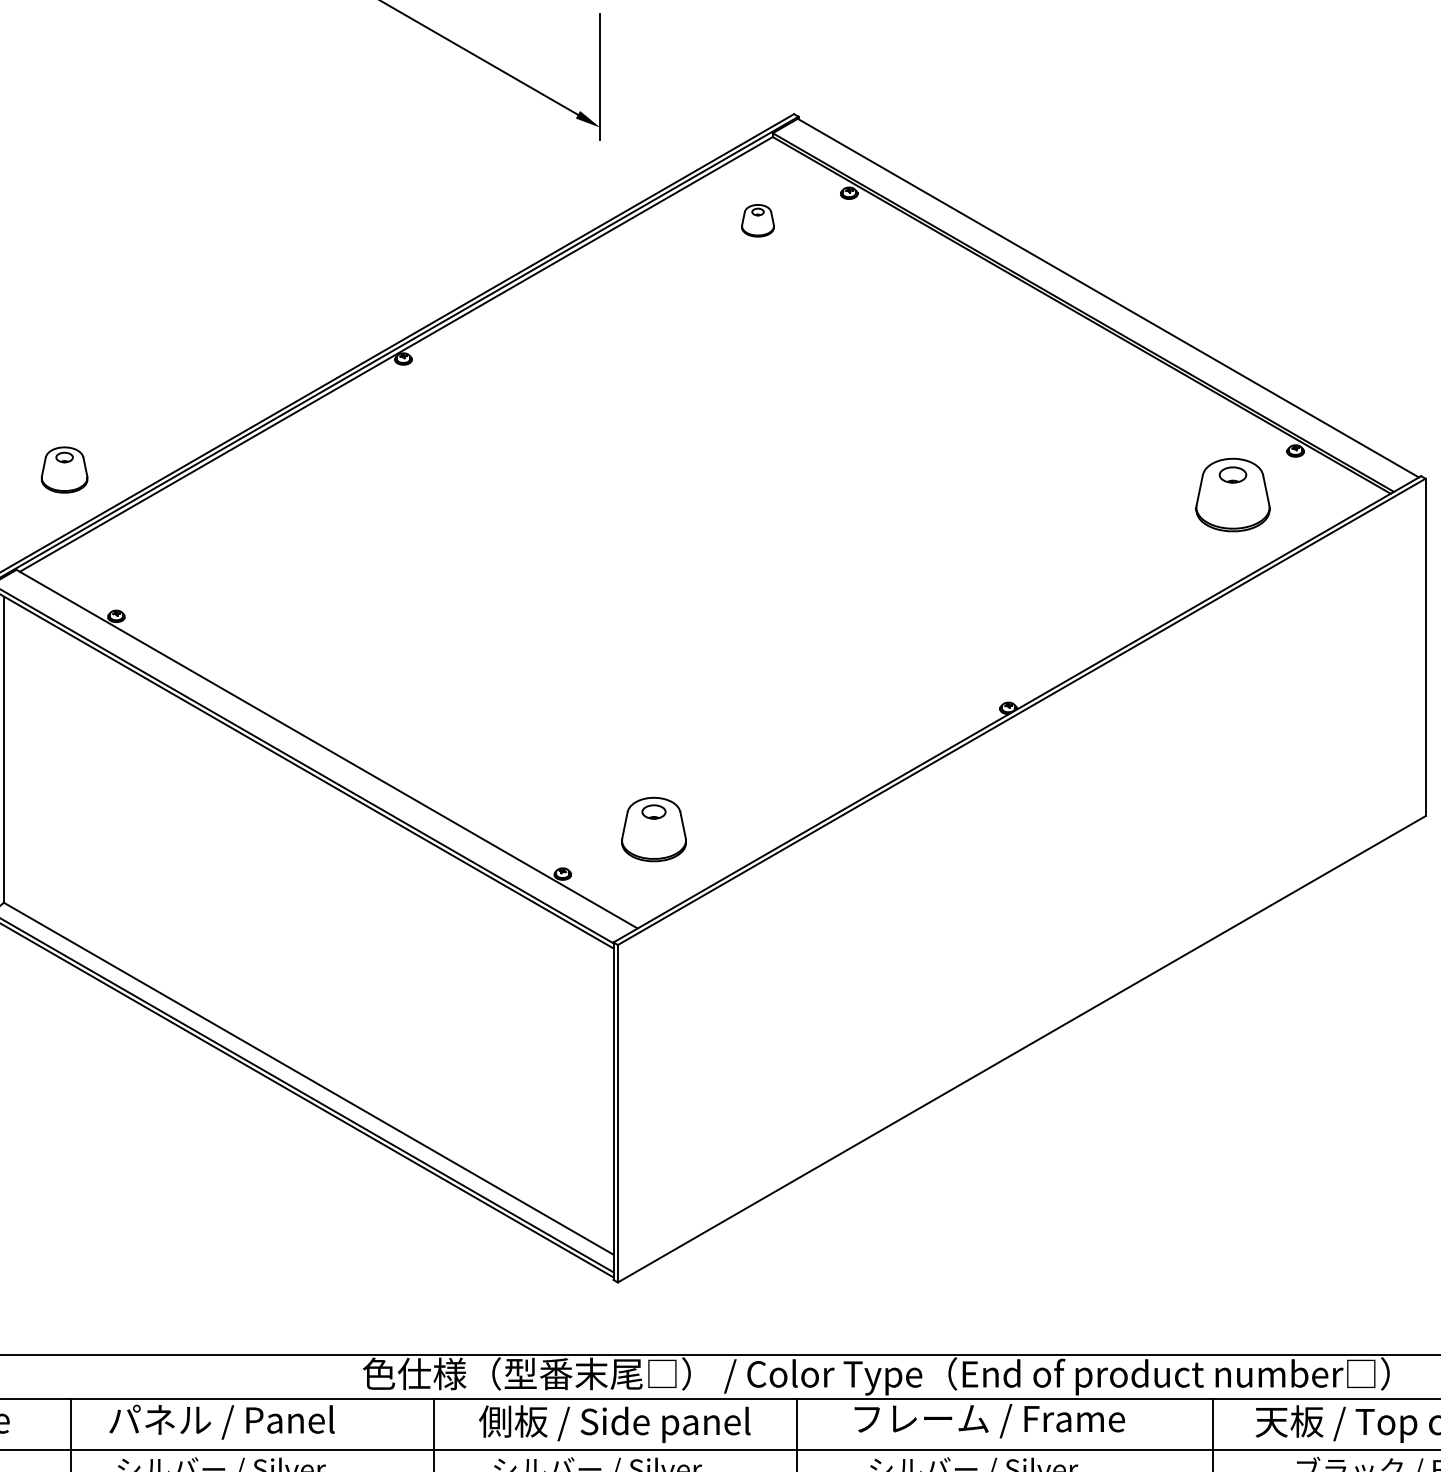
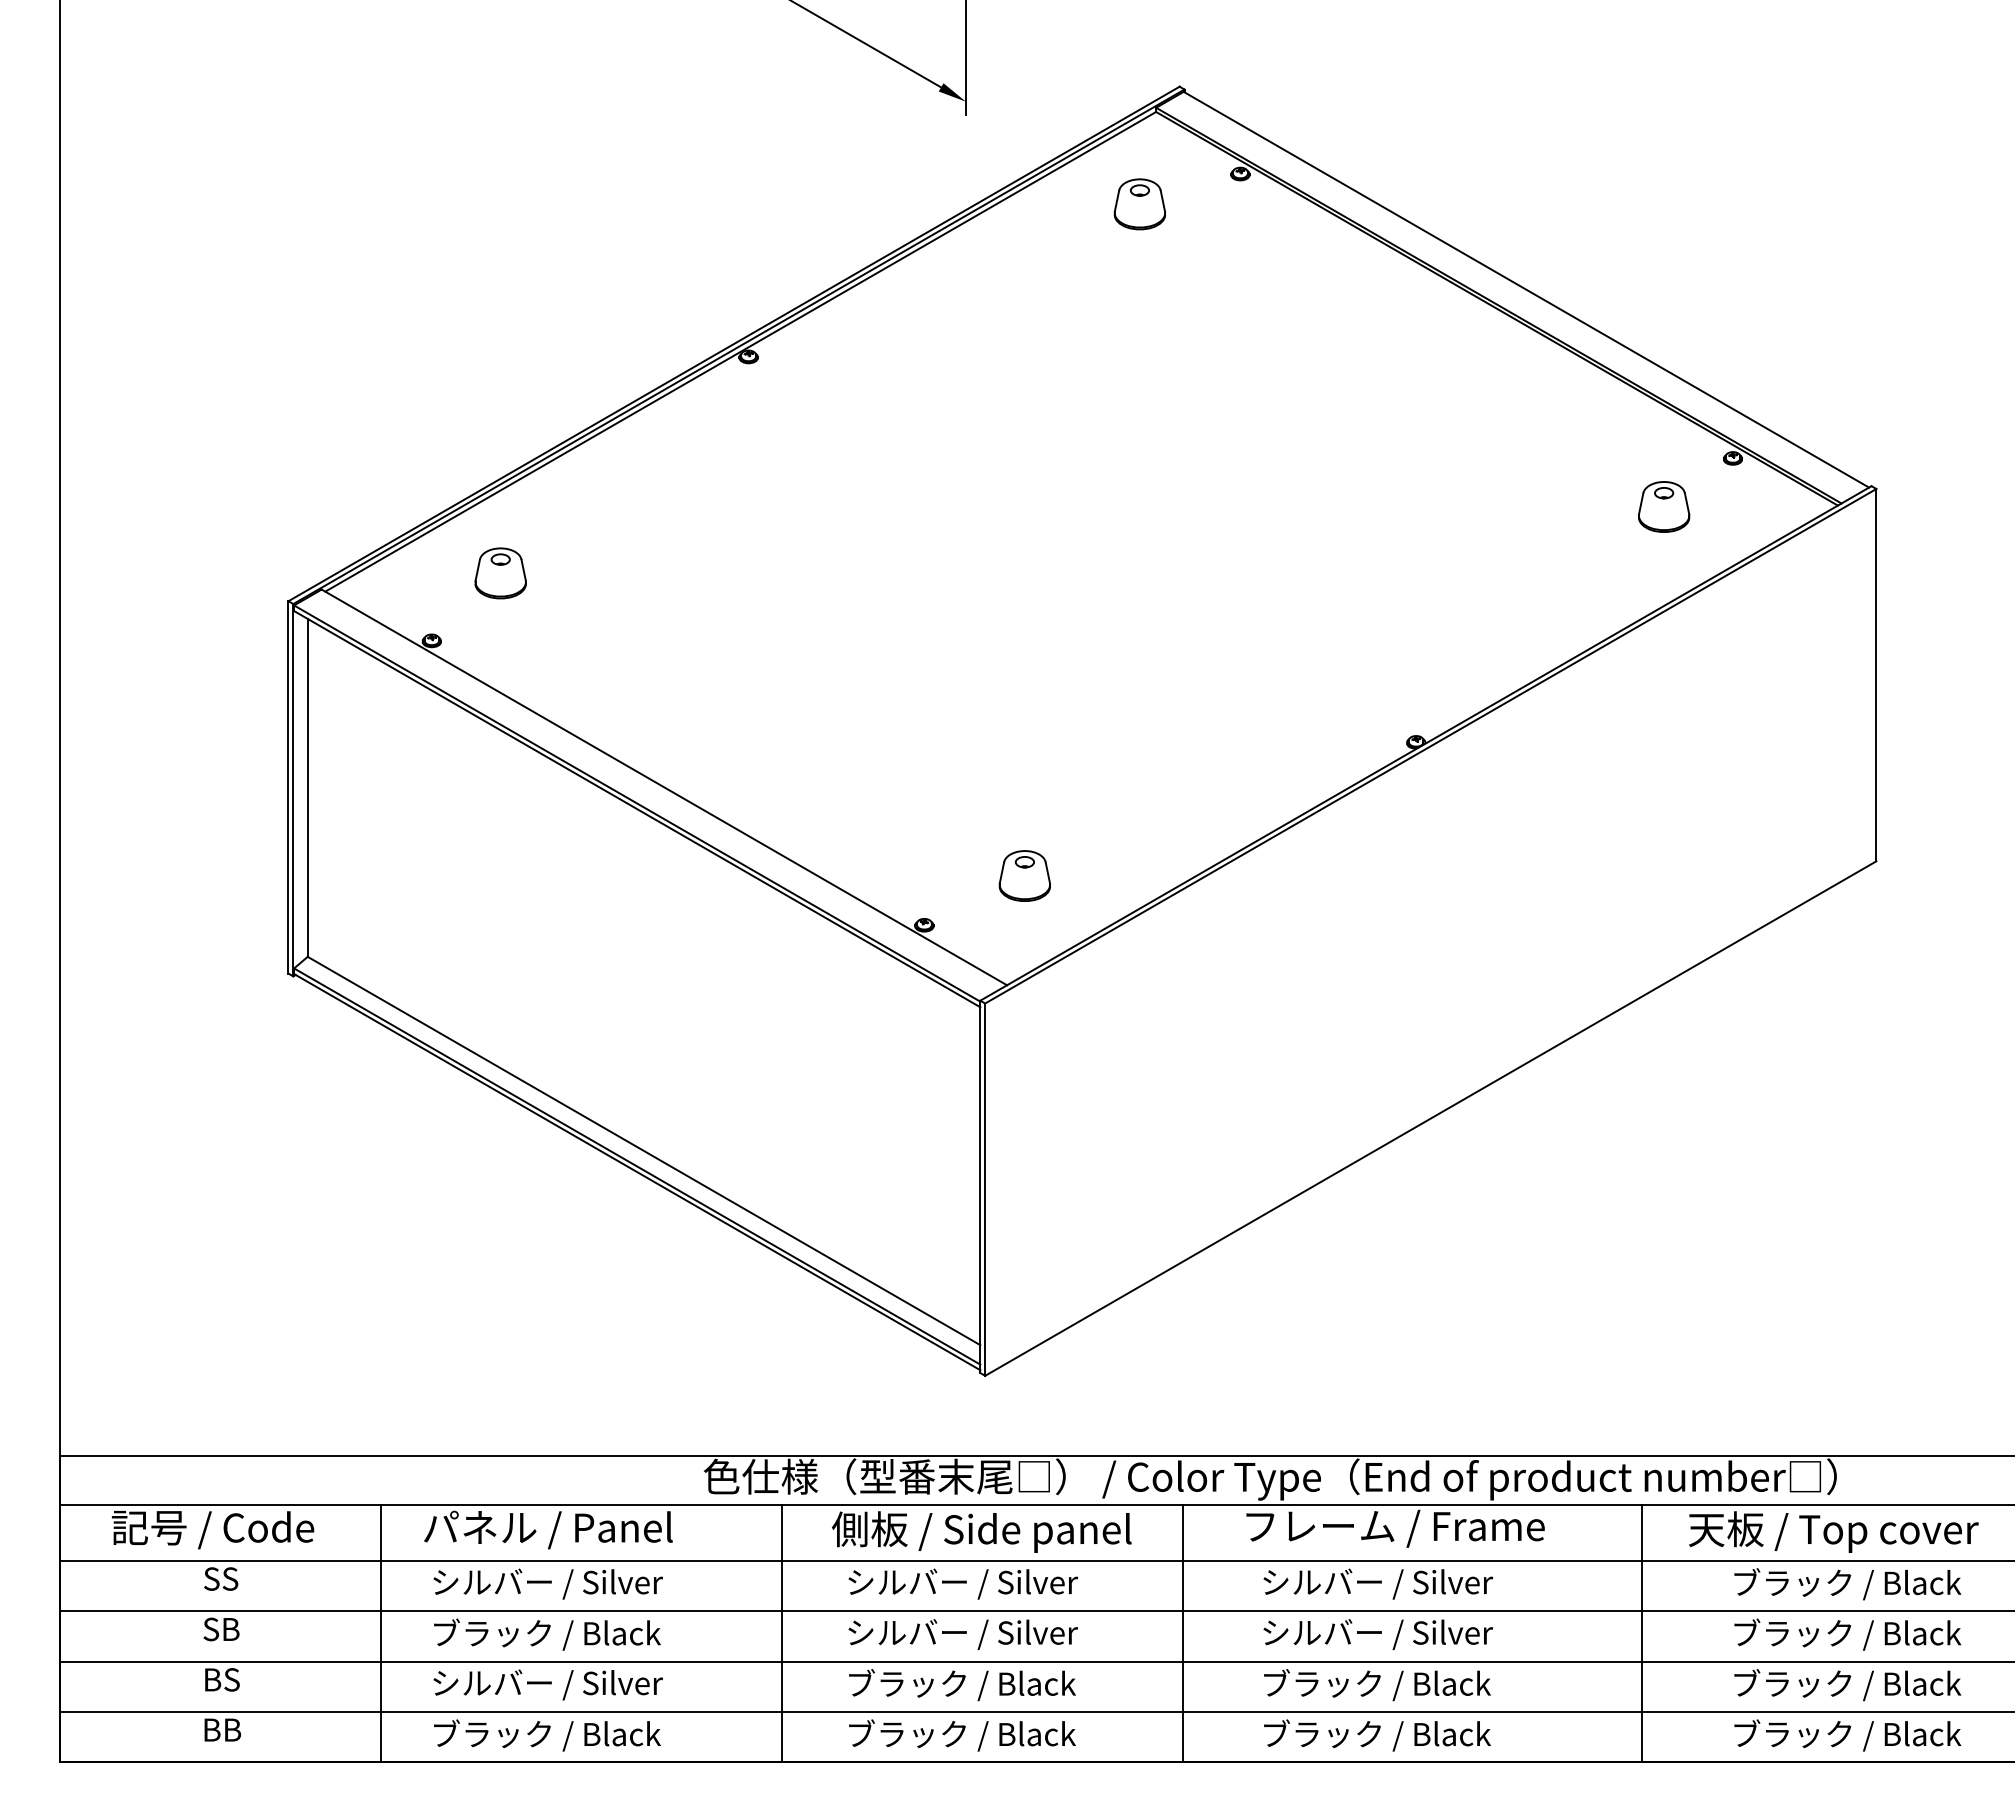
part: (757, 220) -> (1139, 204), size x1.43
part: (64, 470) -> (500, 573), moved
part: (1233, 494) -> (1664, 506), size x0.62
part: (653, 829) -> (1024, 875), size x0.71

